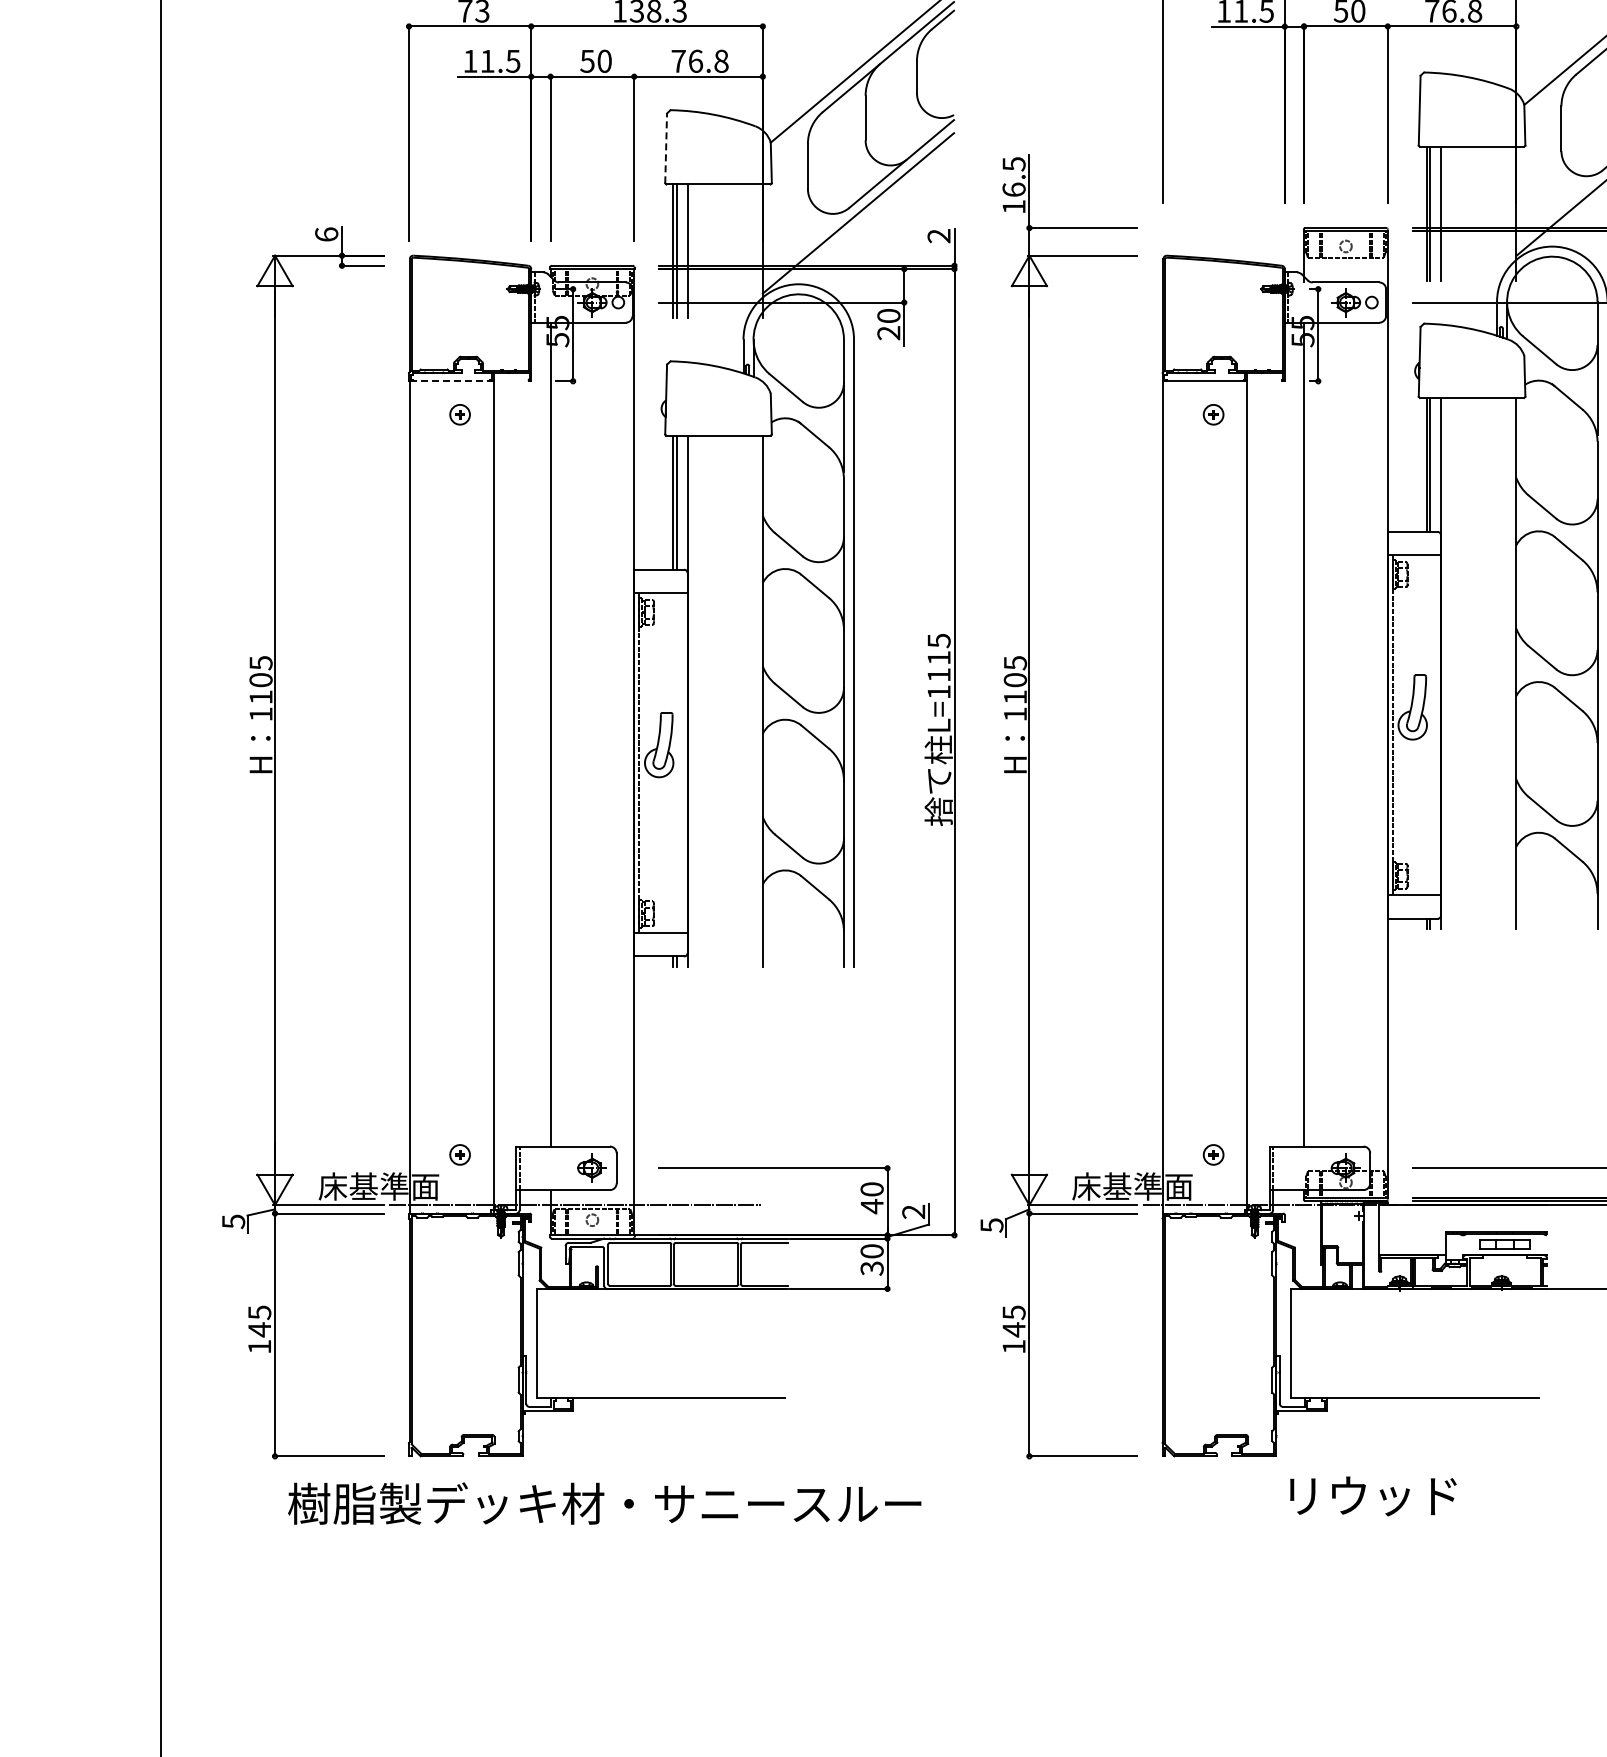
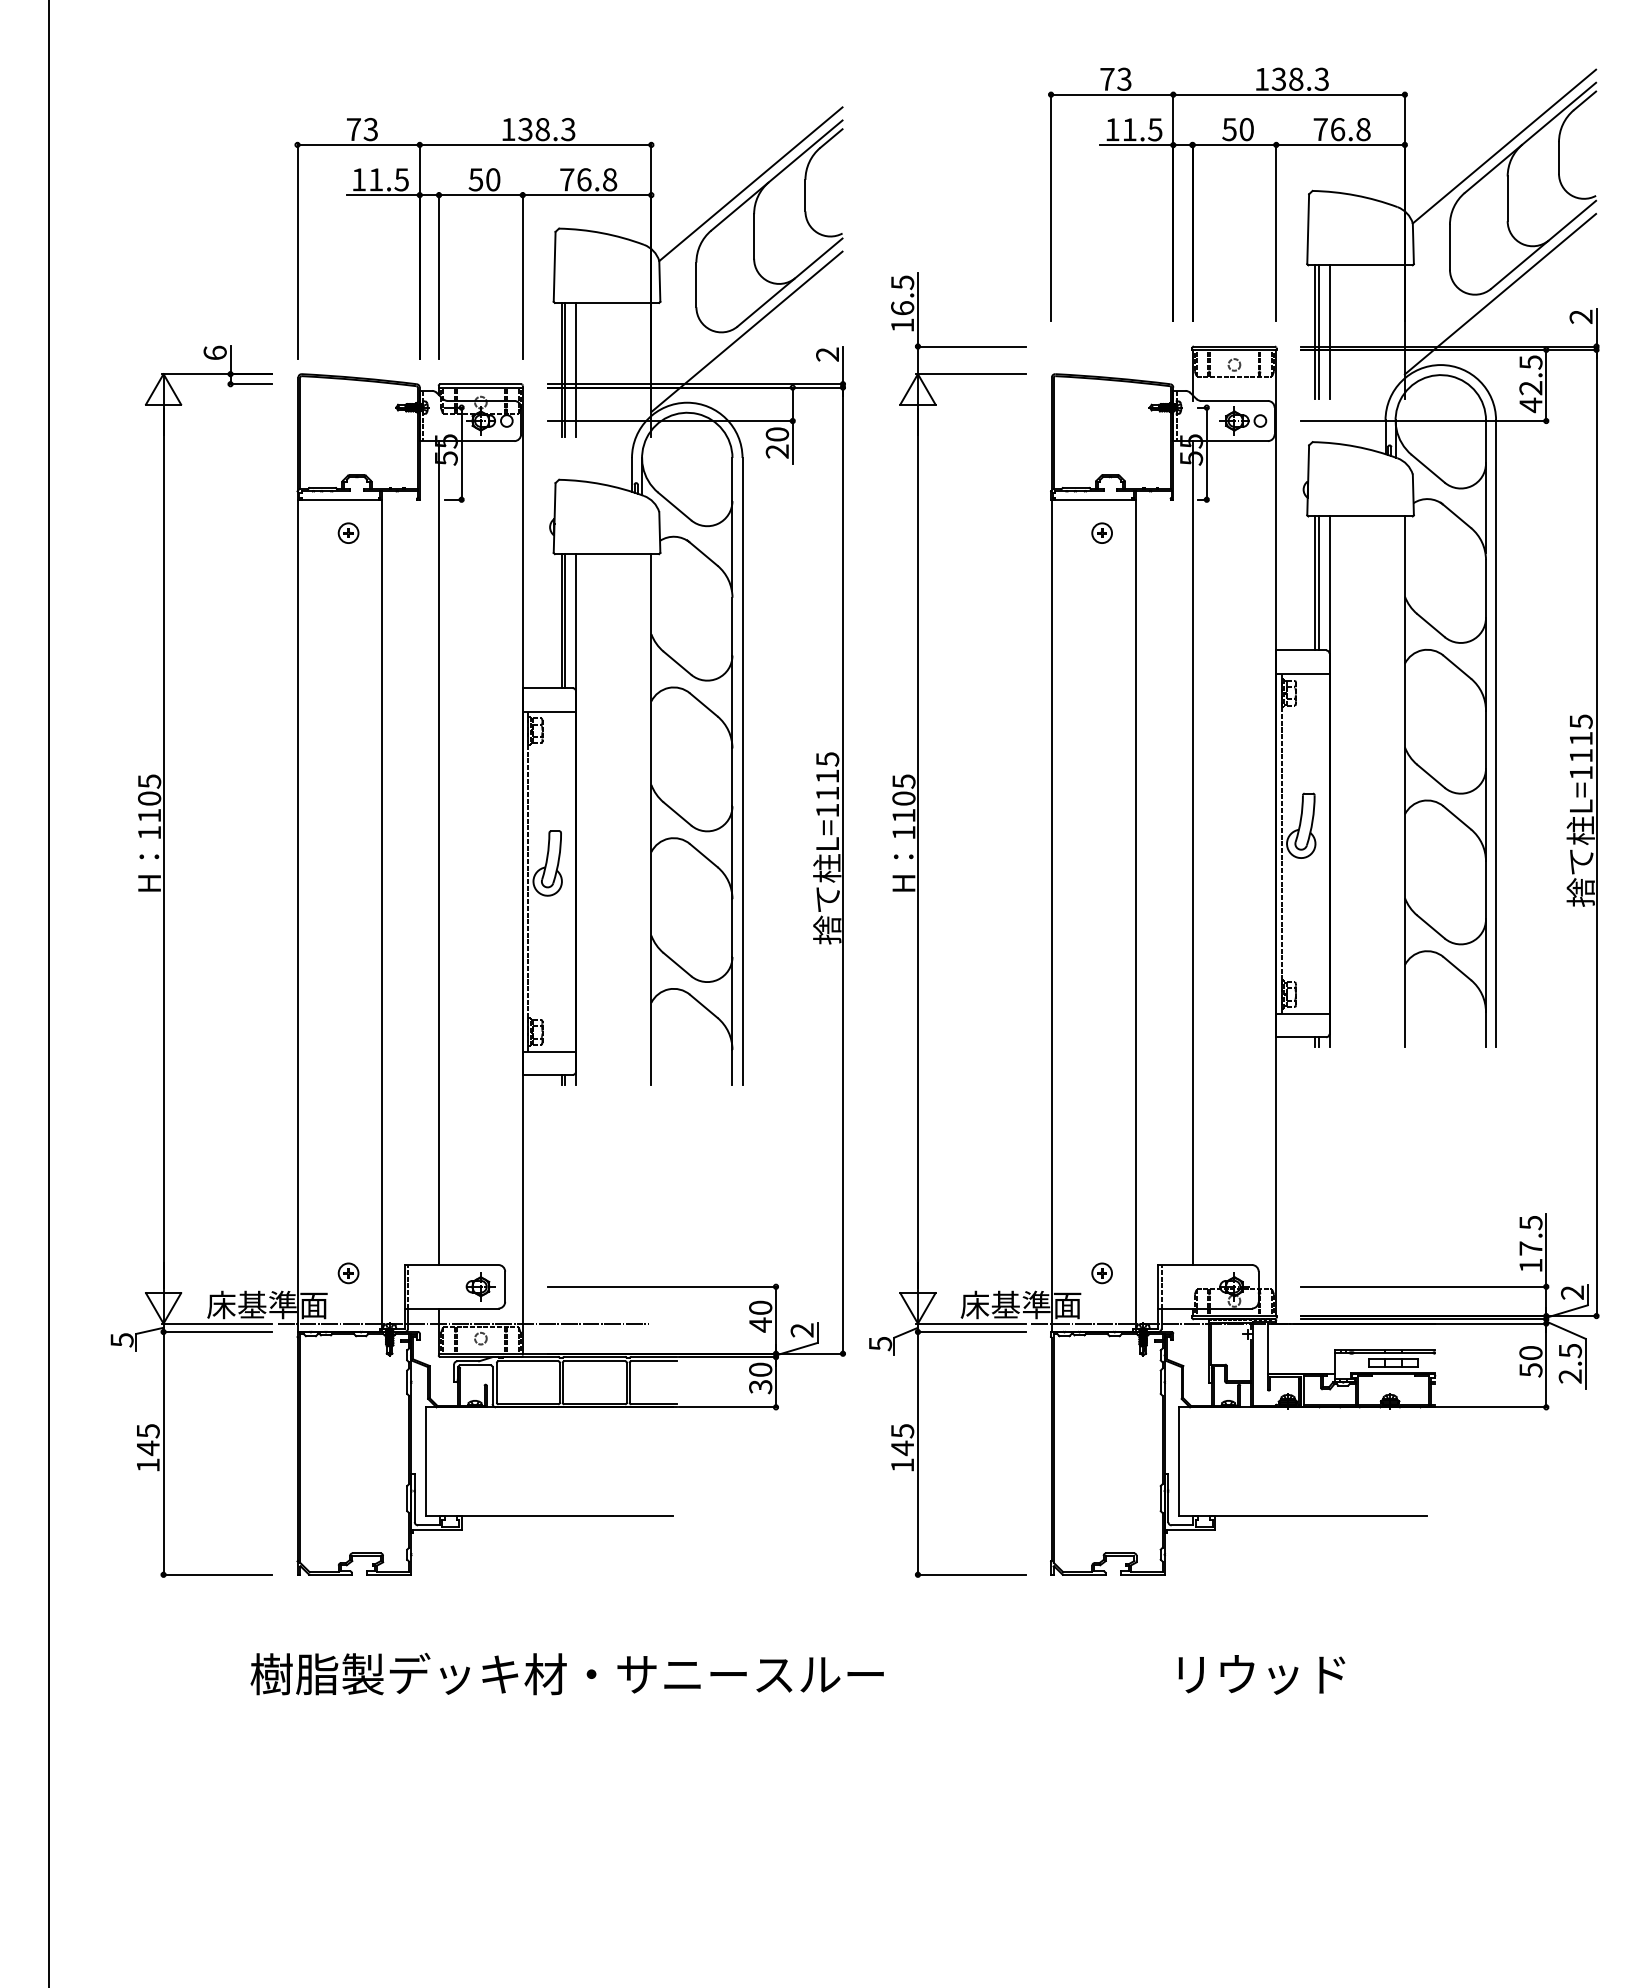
line: (665, 148) -> (554, 266), dashed -> solid
line: (451, 381) -> (340, 499), dashed -> solid
text: (1372, 1496) -> (1261, 1674), moved
text: (603, 1503) -> (566, 1673), moved

